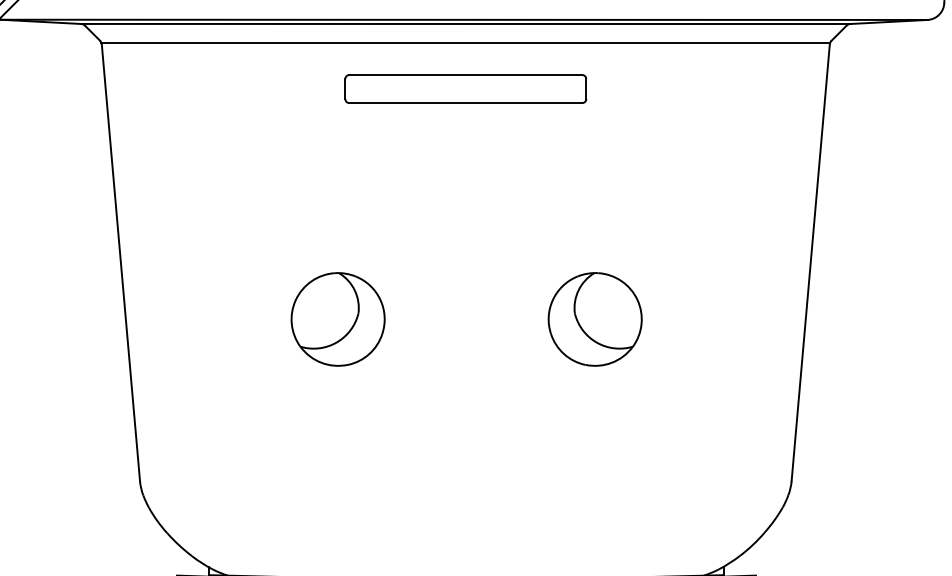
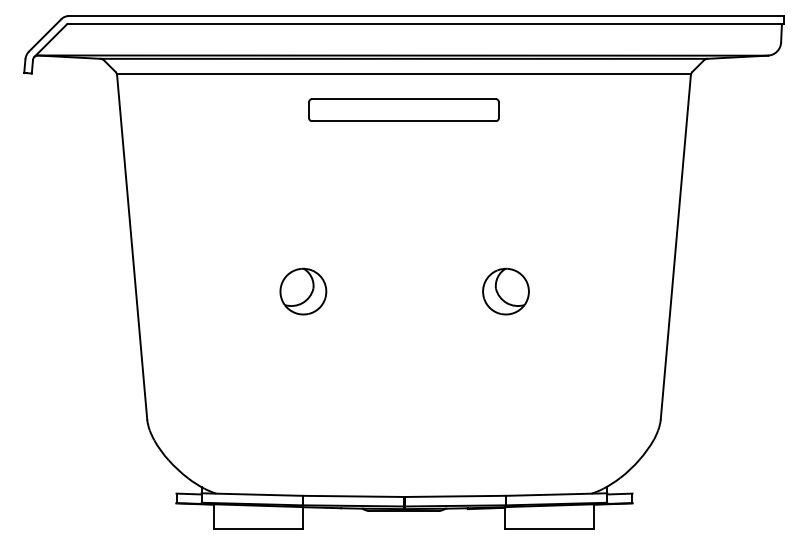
part: (338, 319) -> (303, 291), size x0.62
part: (594, 319) -> (505, 291), size x0.62

